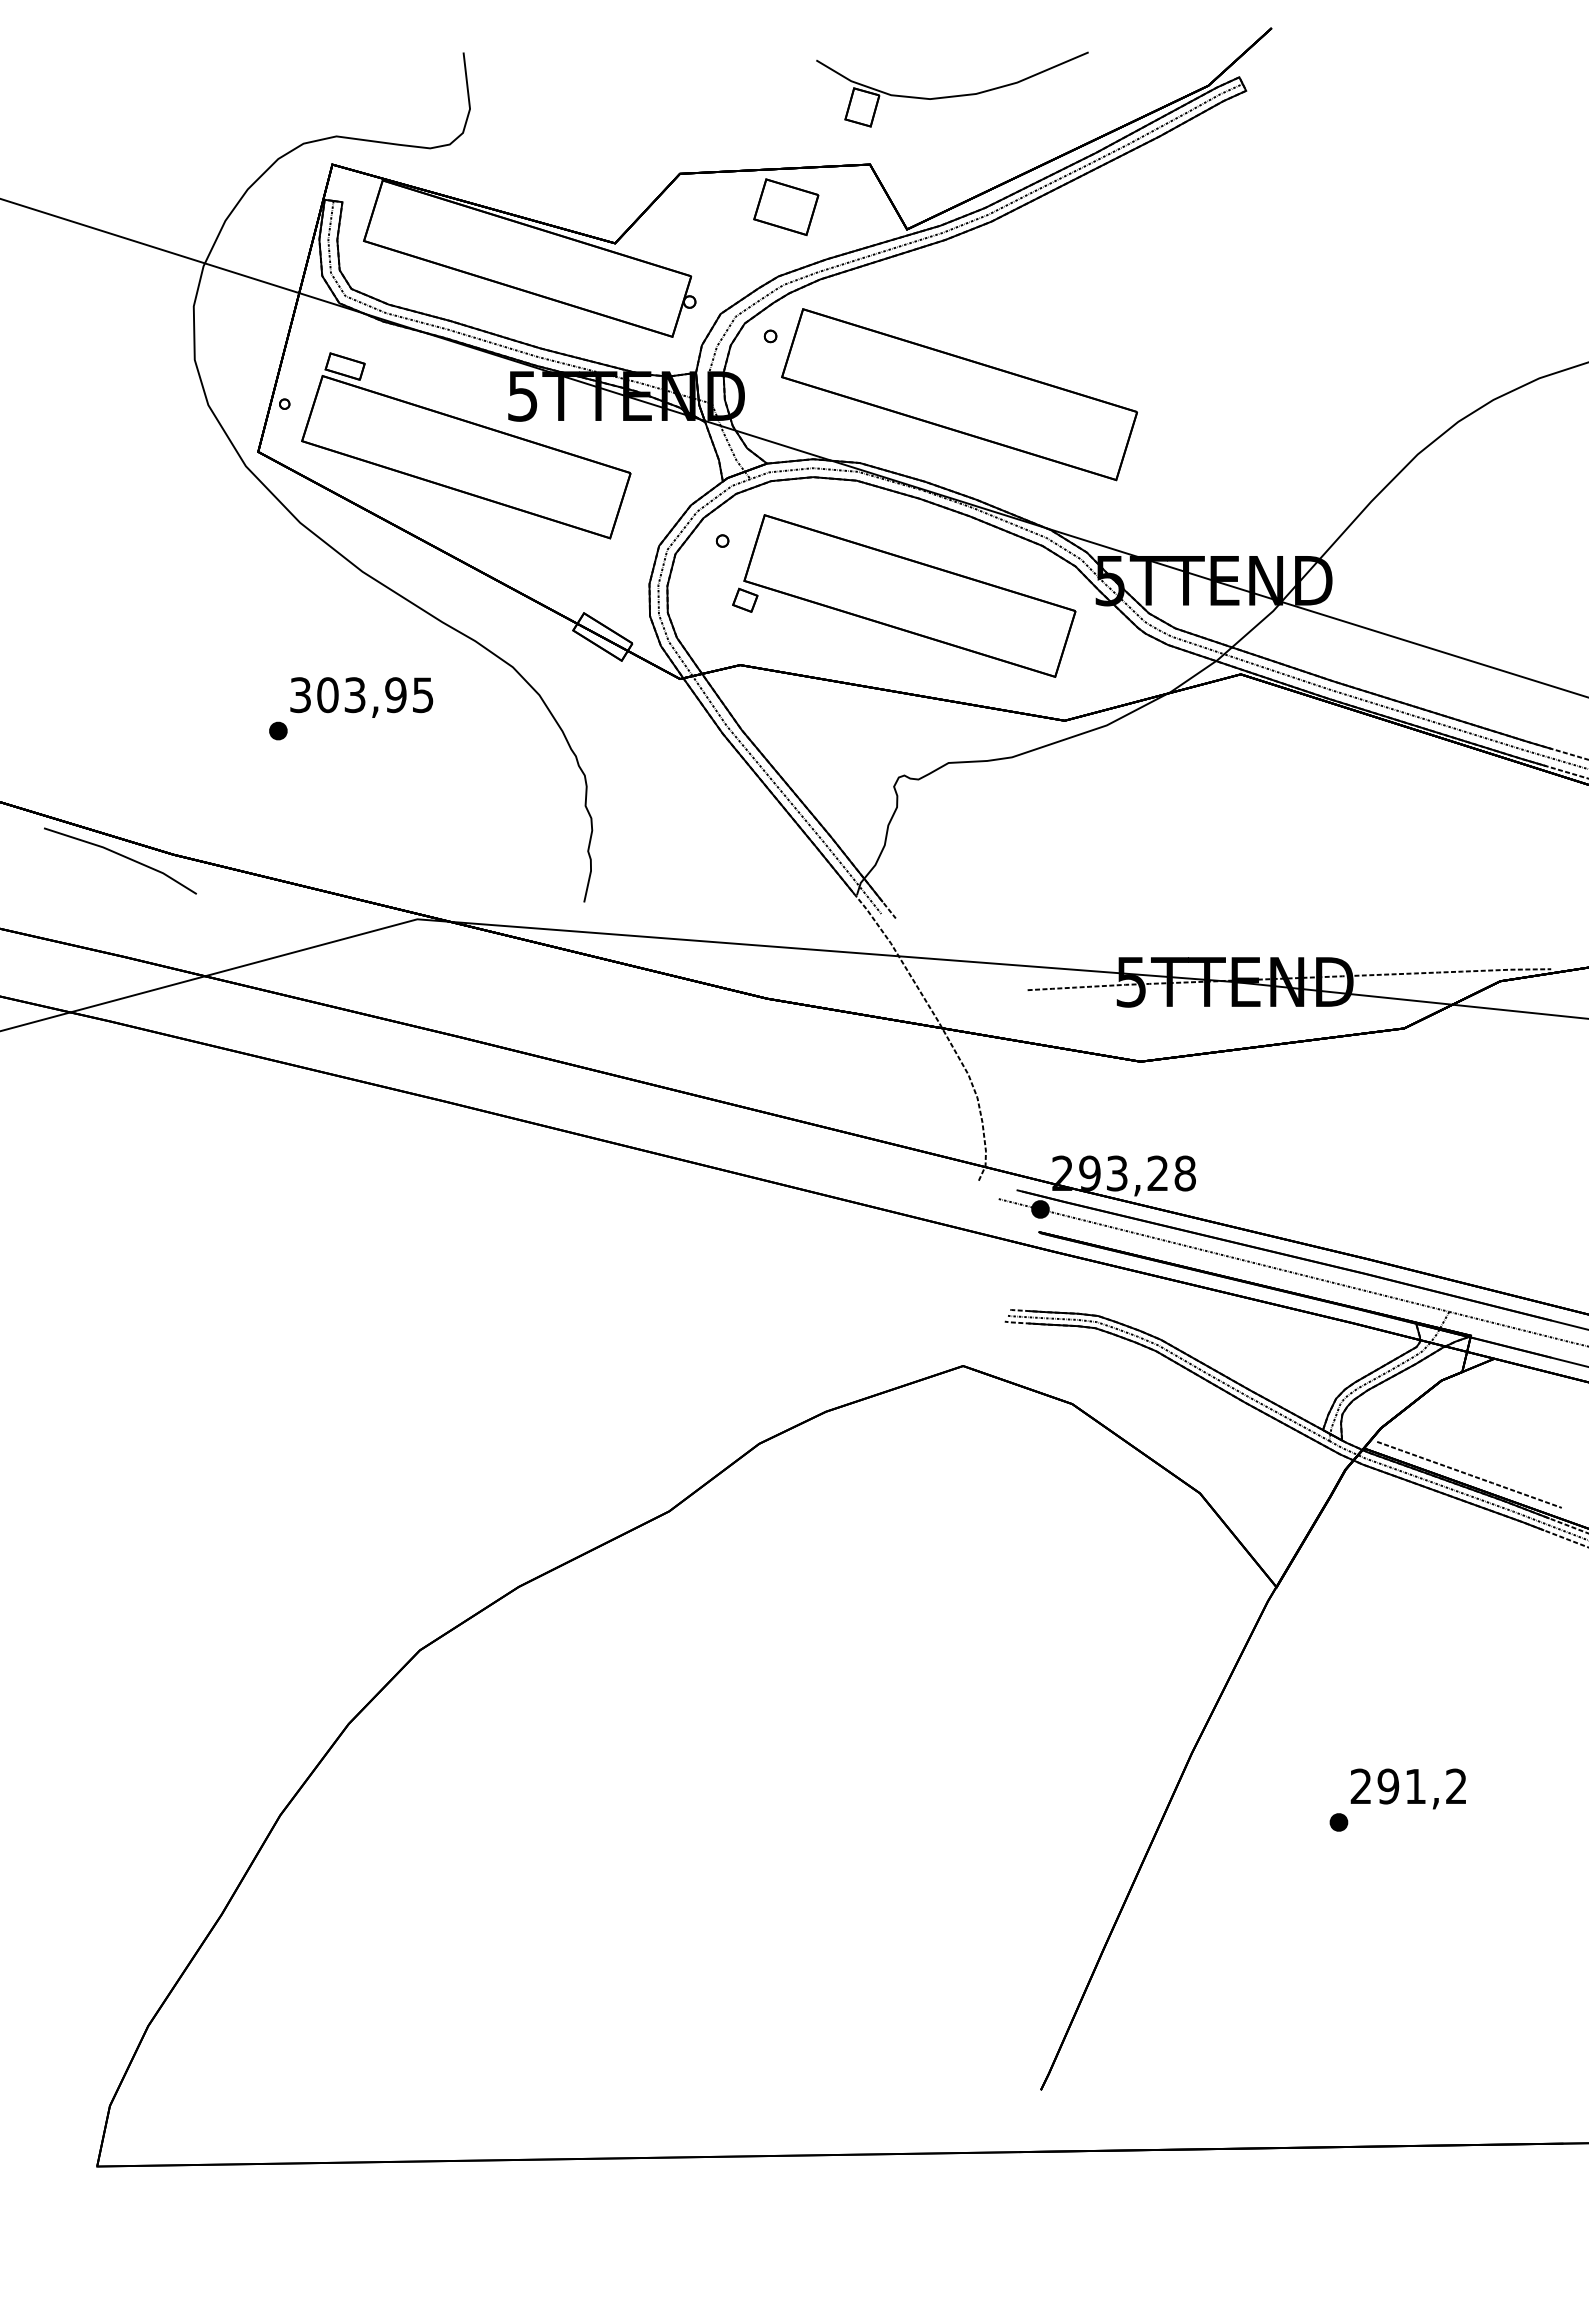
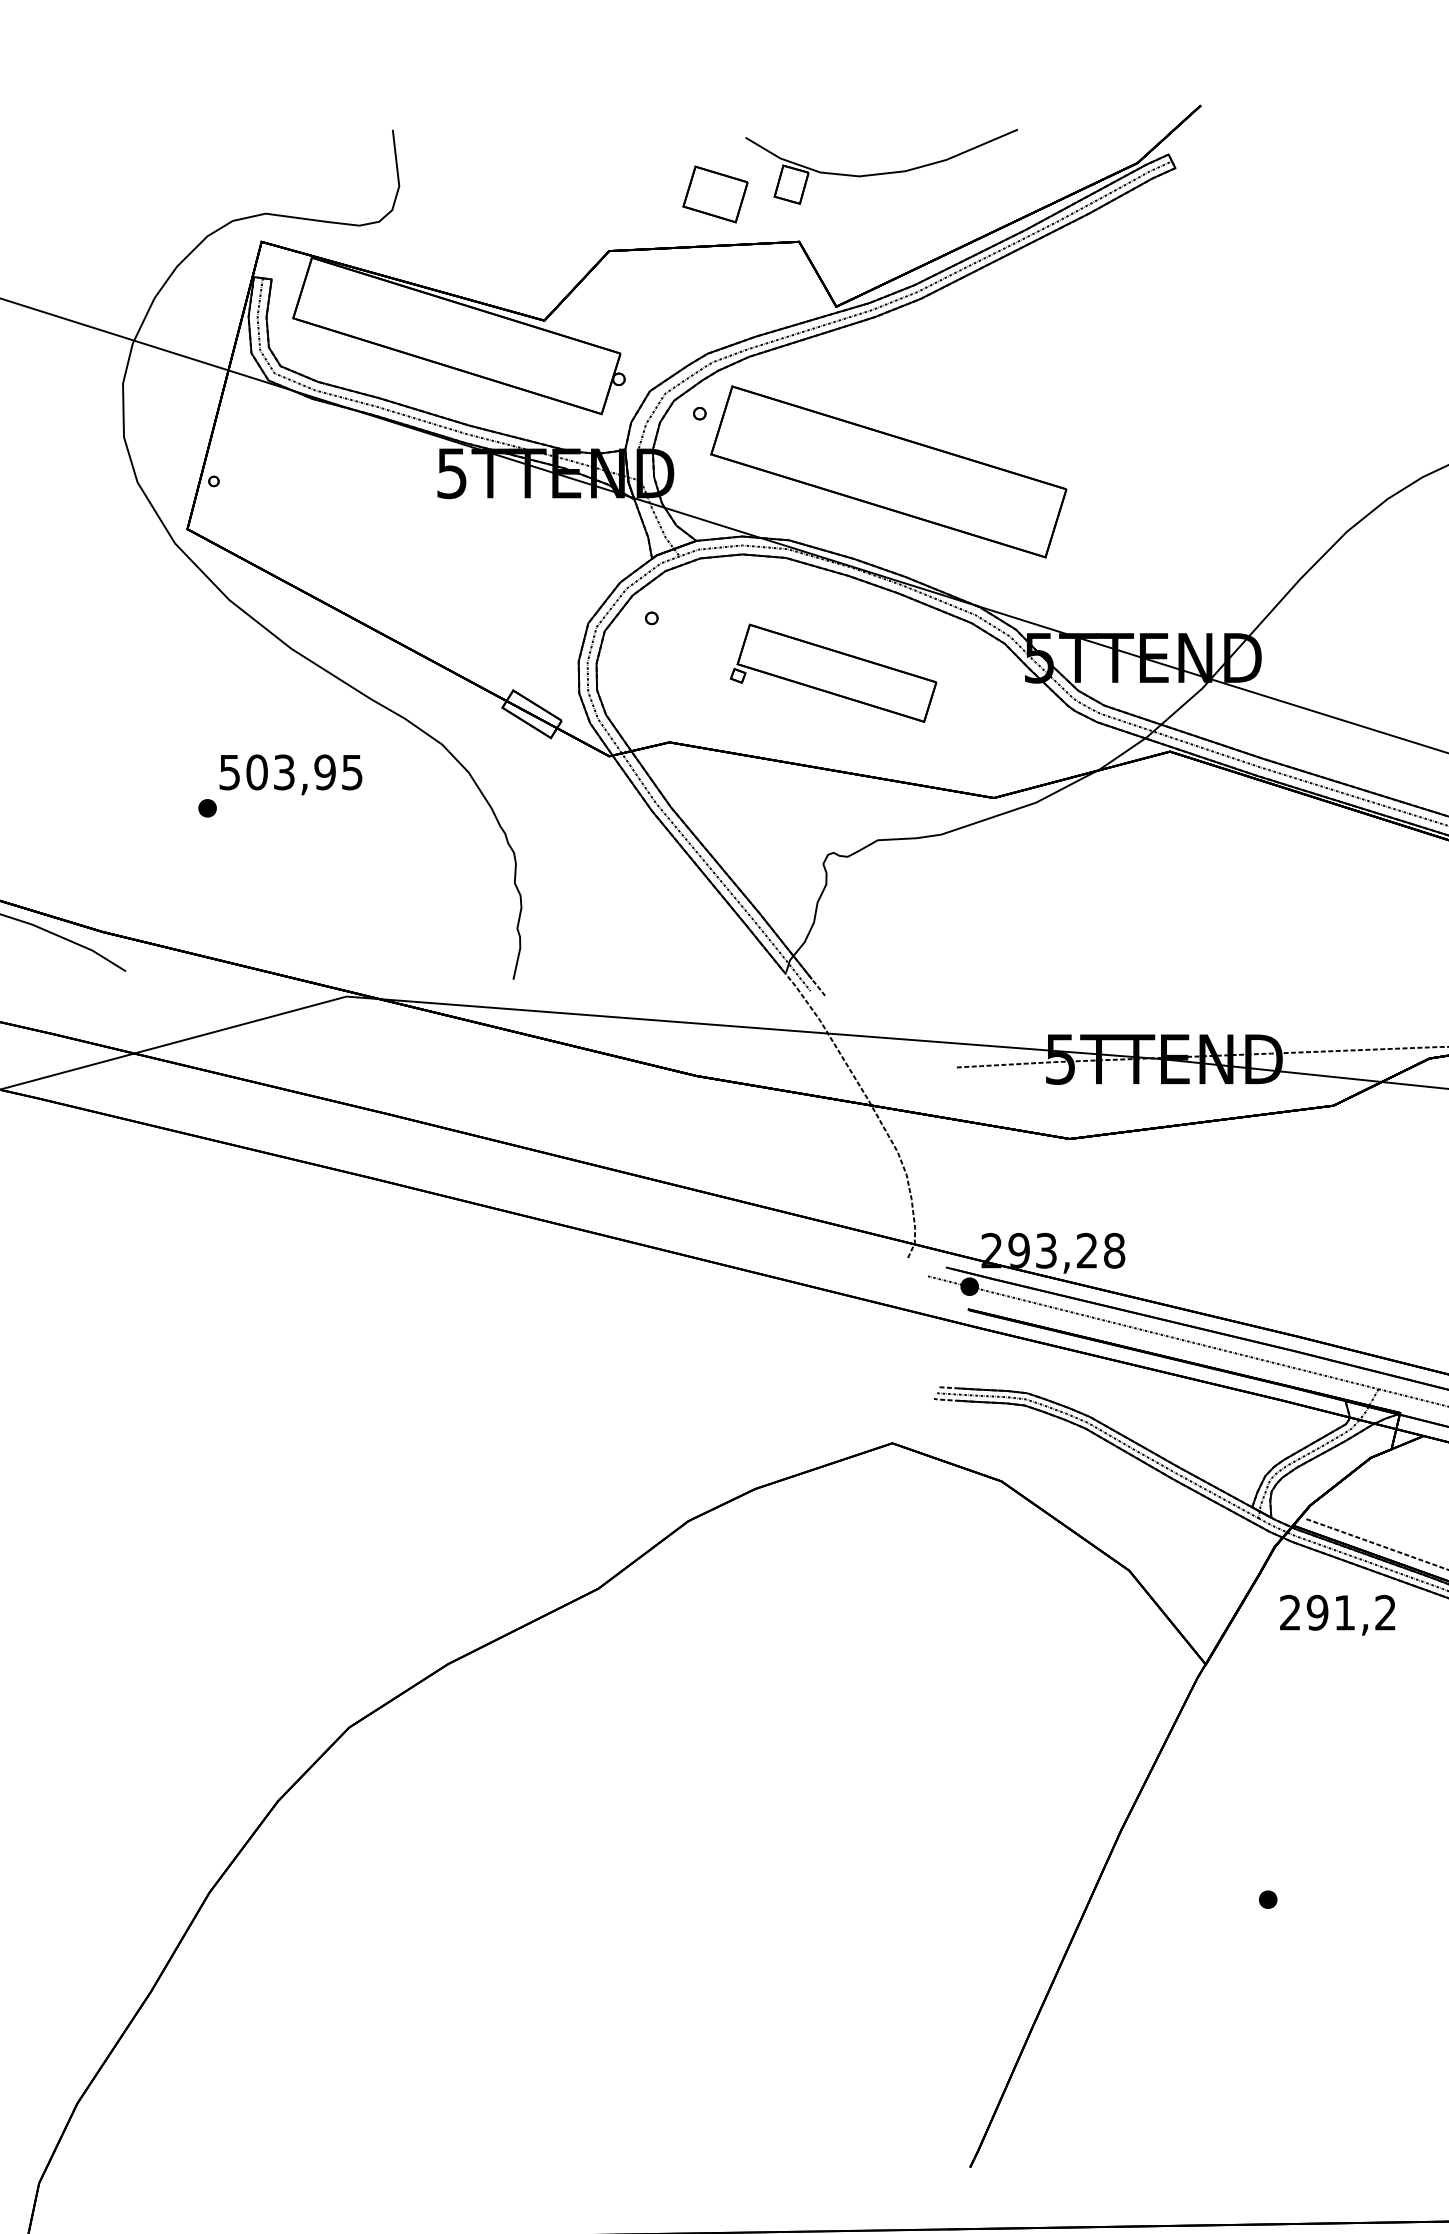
part: (786, 206) -> (715, 193), moved
part: (466, 445) -> (395, 522), removed
part: (904, 595) -> (833, 672), size x0.6
text: (300, 694) -> (229, 771), 303,95 -> 503,95
text: (1407, 1788) -> (1336, 1614), moved

